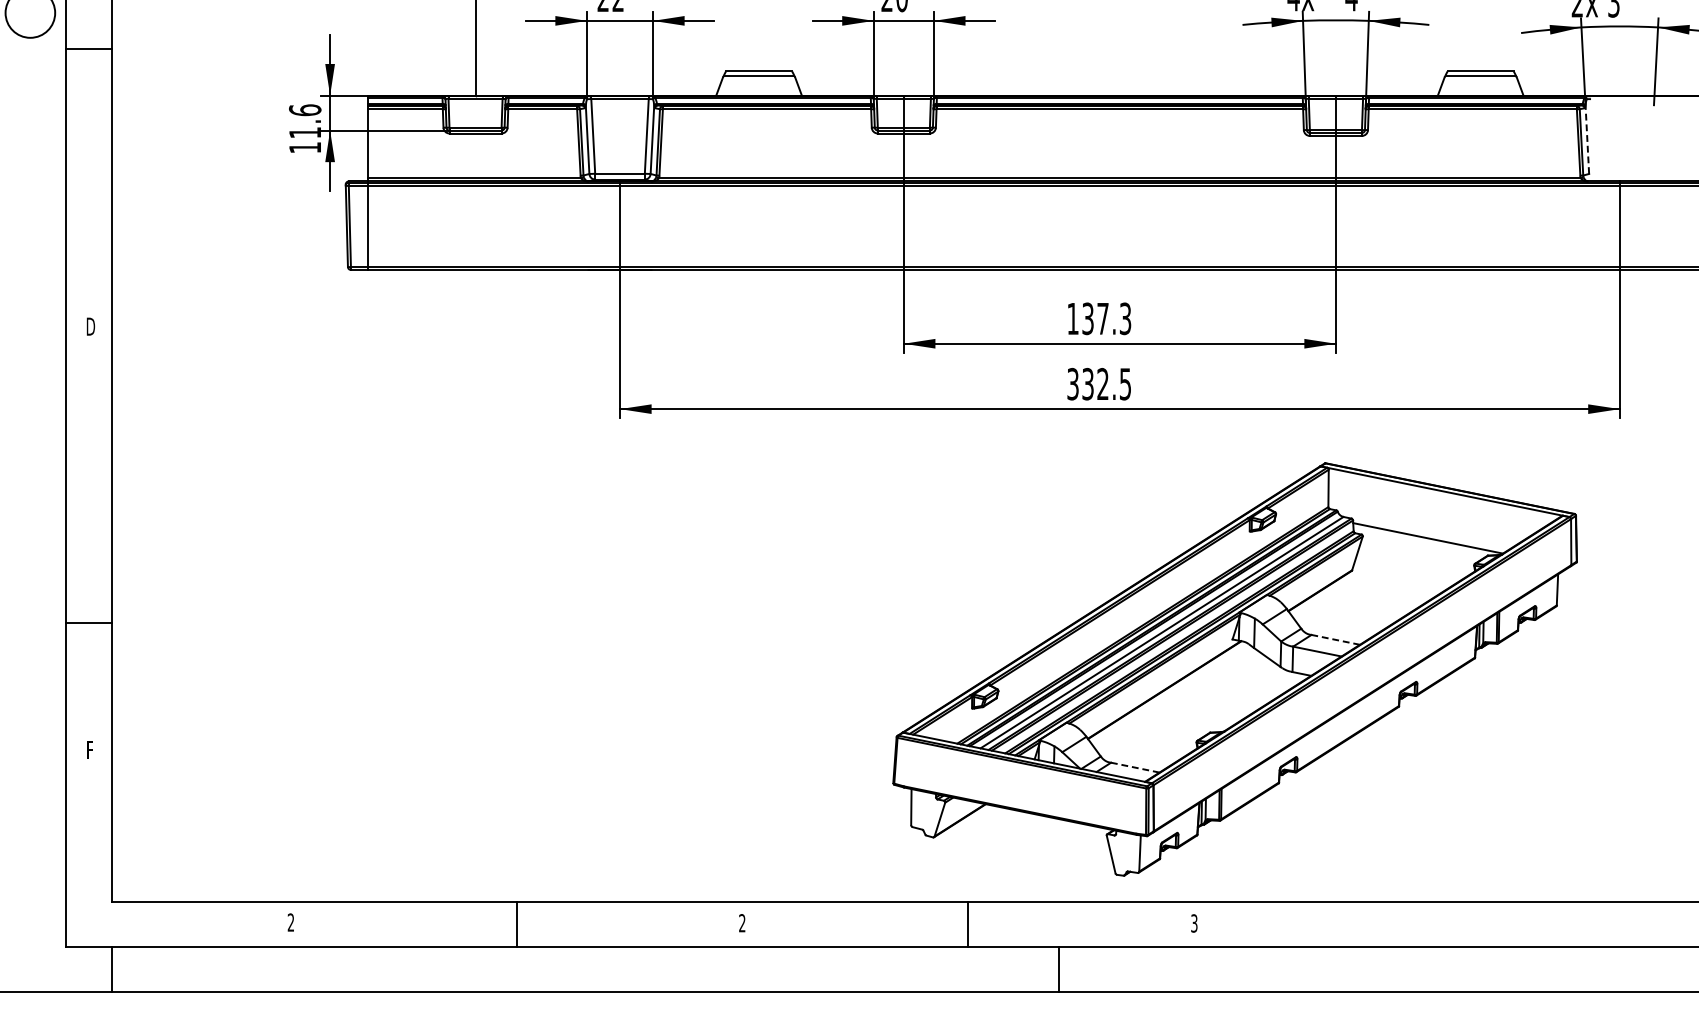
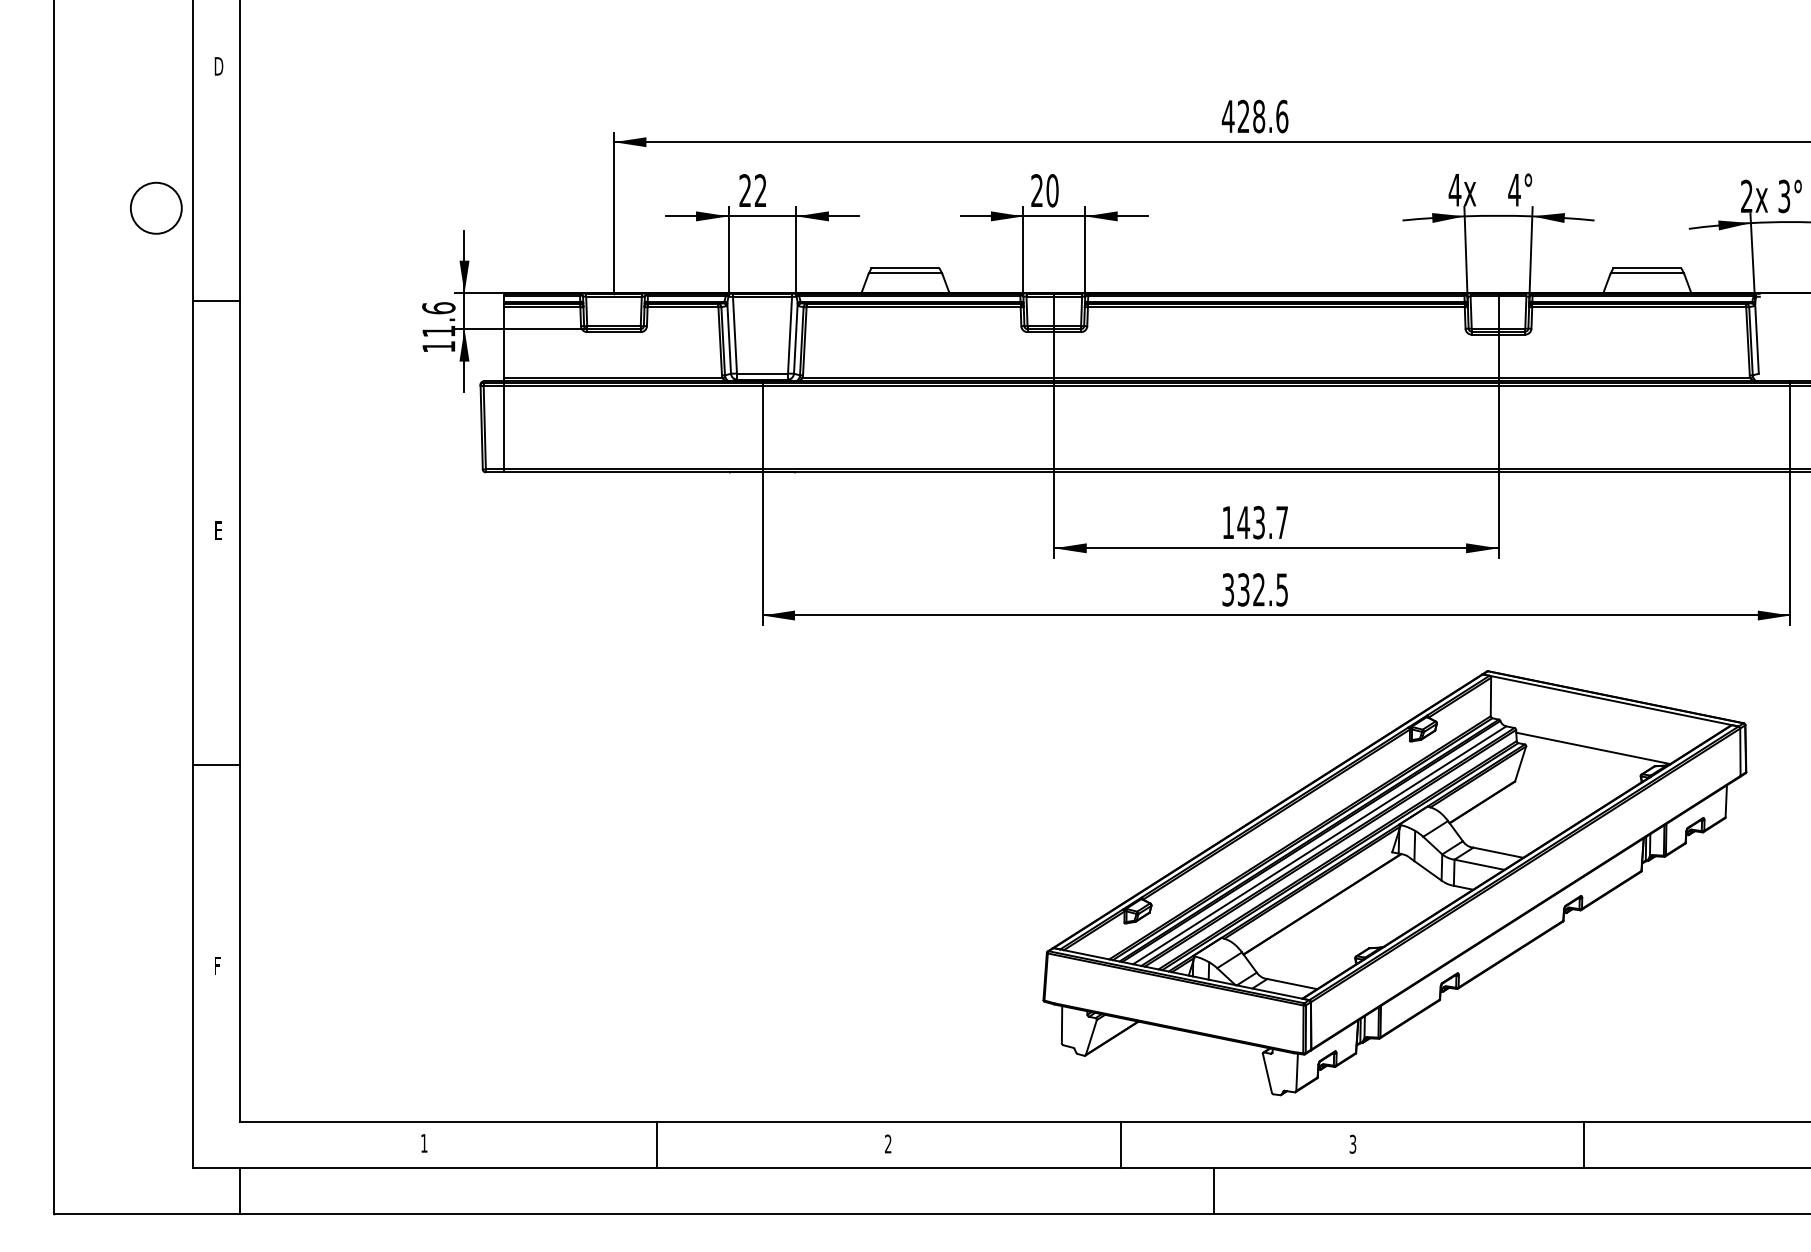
line: (88, 49) -> (216, 301), moved
line: (1586, 139) -> (1756, 338), dashed -> solid
text: (1106, 318) -> (1262, 522), 137.3 -> 143.7
text: (90, 326) -> (218, 530), D -> E
line: (88, 623) -> (216, 764), moved
line: (1334, 639) -> (1497, 852), dashed -> solid
line: (1134, 767) -> (1291, 983), dashed -> solid
text: (291, 921) -> (424, 1142), 2 -> 1
line: (1419, 923) -> (1584, 1144), added

